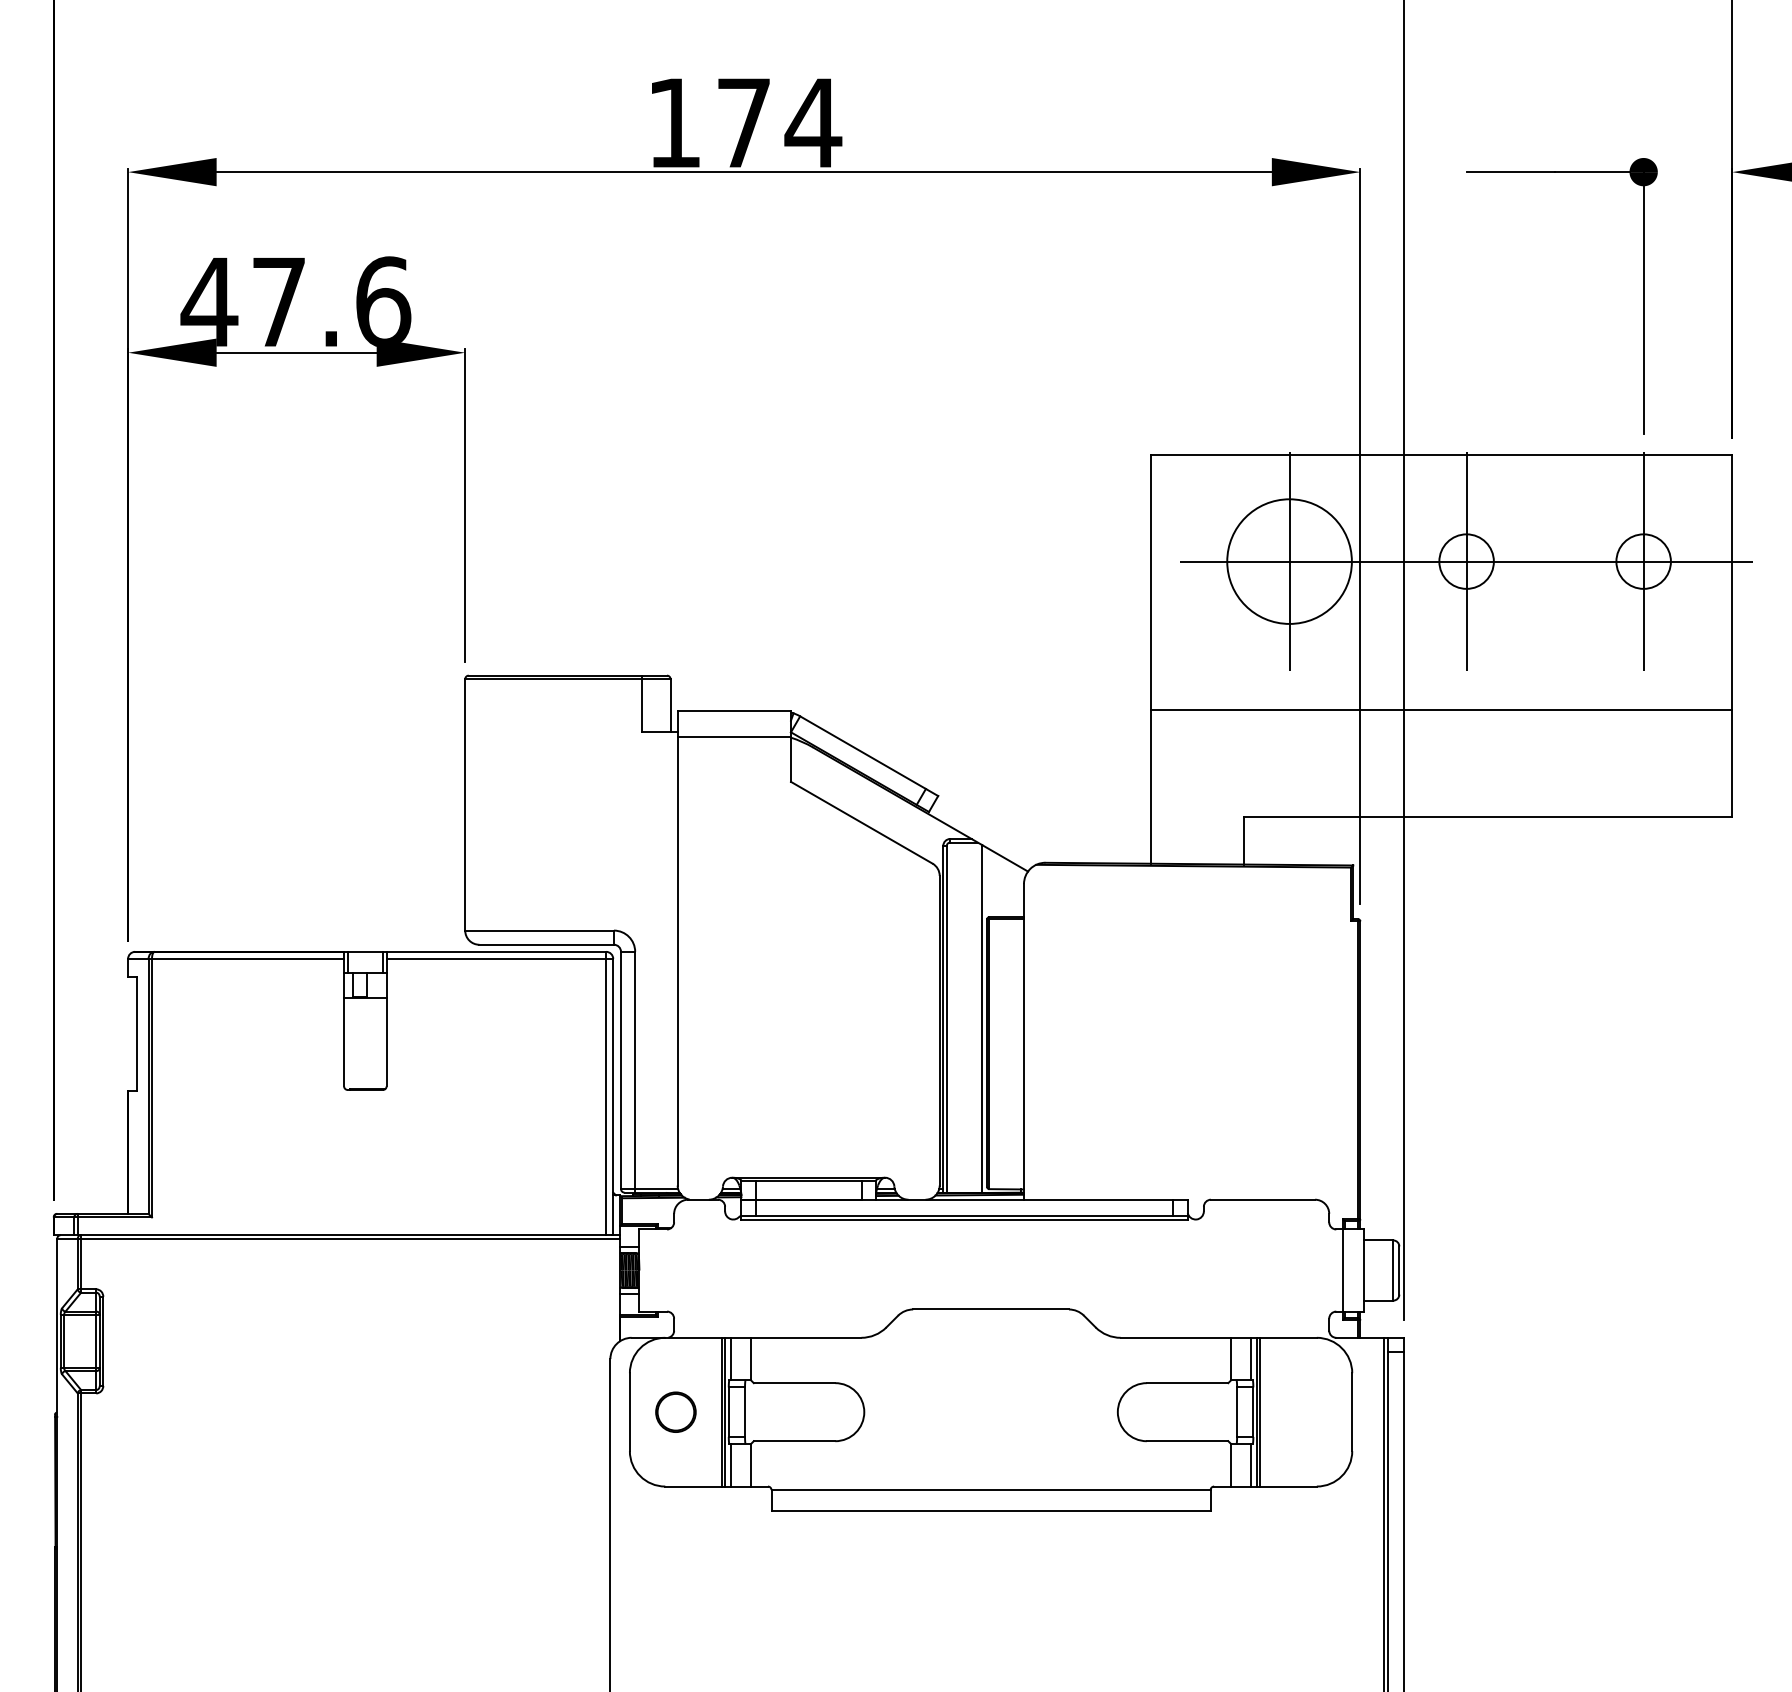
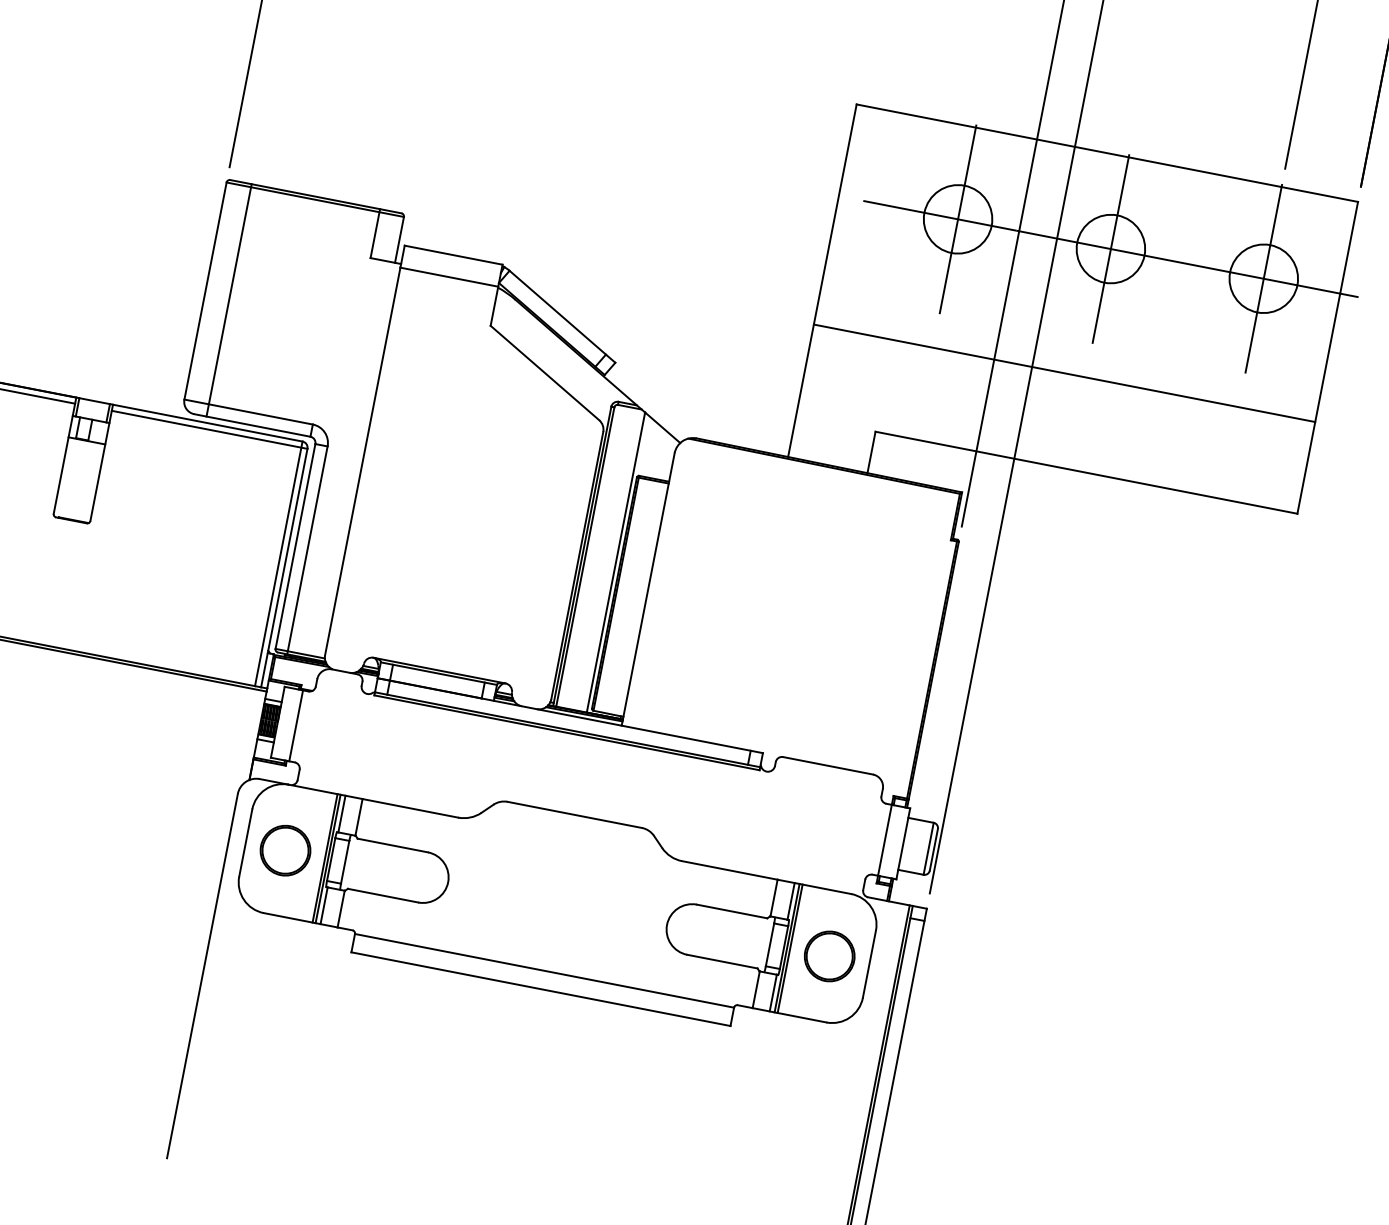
circle: (1289, 561) -> (958, 219), size x0.62
circle: (1466, 561) -> (1110, 248), size x1.43
circle: (1643, 561) -> (1263, 278), size x1.43
line: (493, 809) -> (229, 299), added
line: (660, 1270) -> (296, 725), added
part: (675, 1412) -> (285, 850), size x1.43
part: (1306, 1412) -> (829, 956), added

